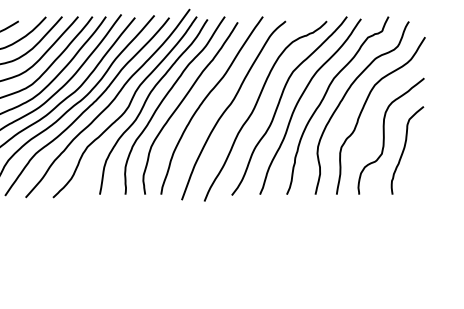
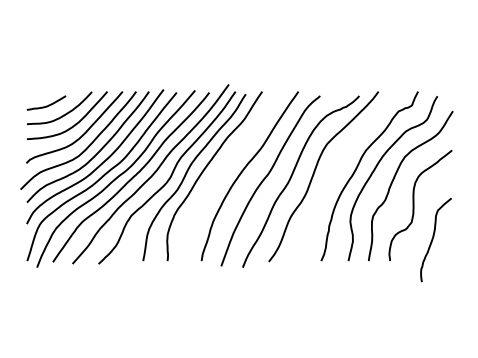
curve: (184, 100) -> (223, 171), removed
curve: (299, 101) -> (333, 172), removed
curve: (404, 149) -> (433, 239), moved

